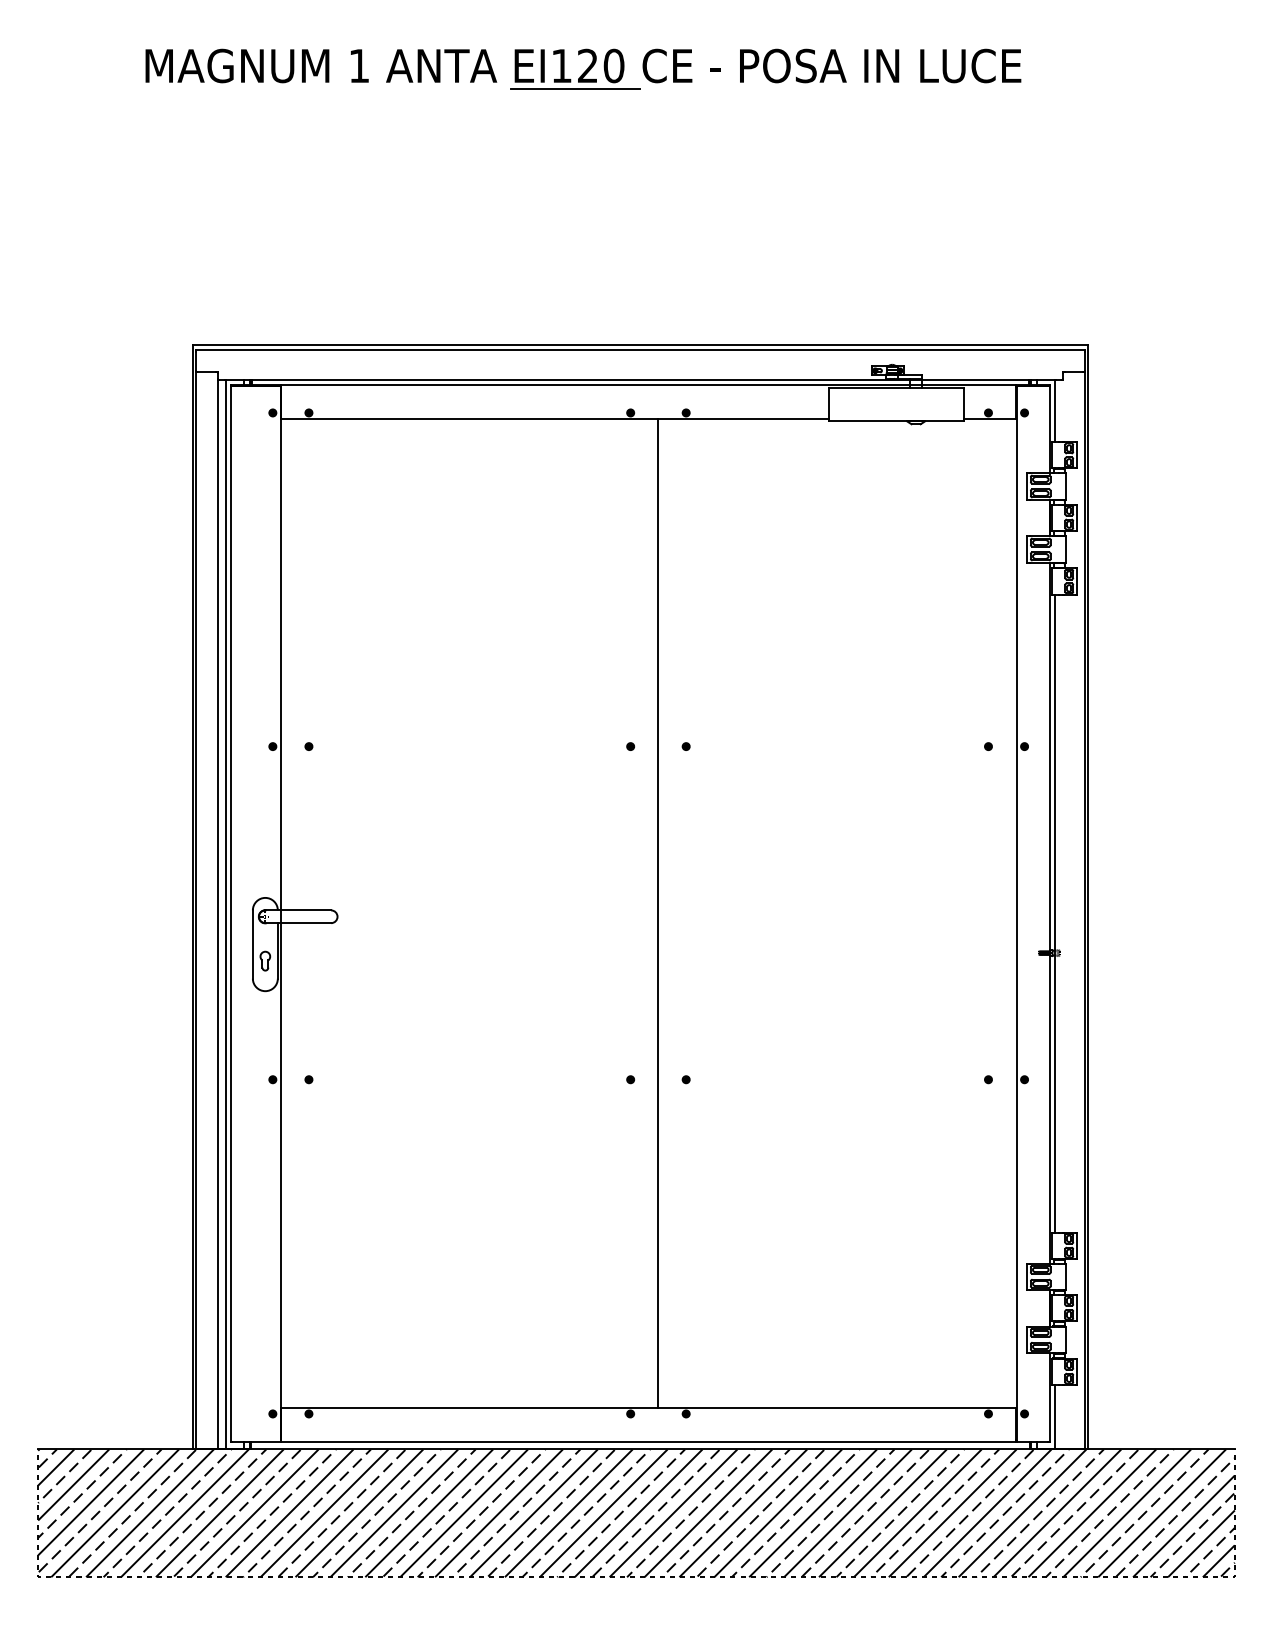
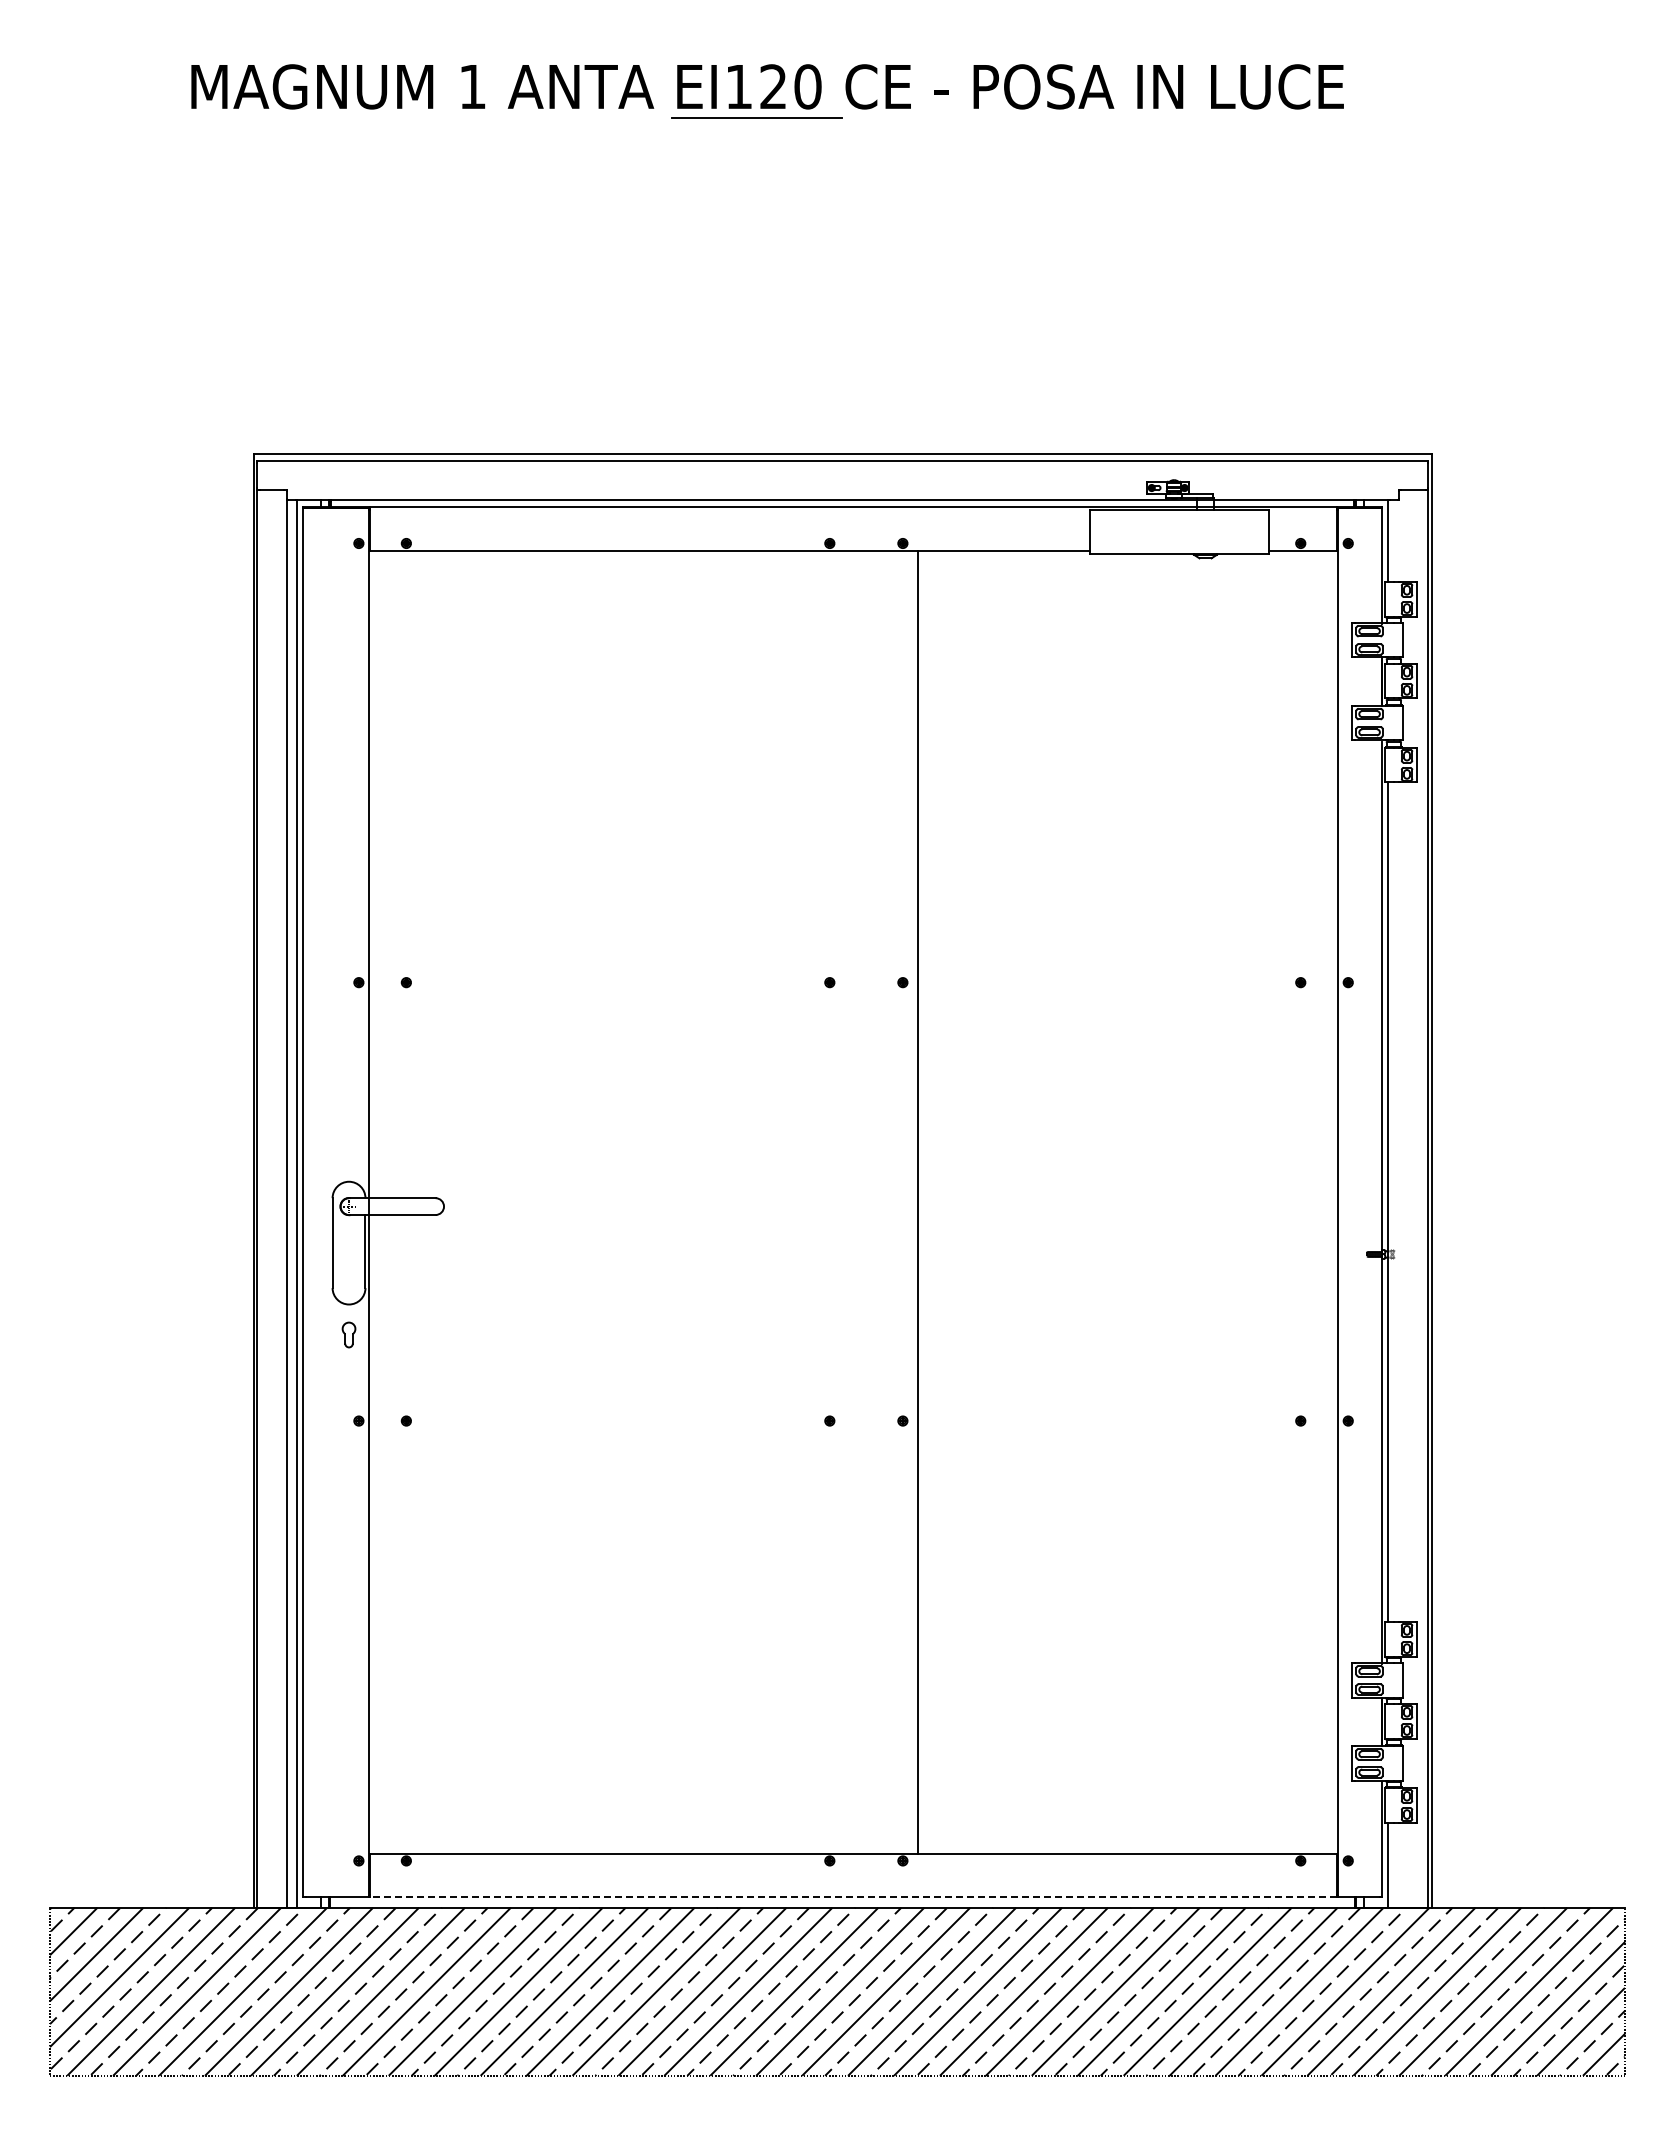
line: (658, 912) -> (918, 1201), moved
part: (264, 960) -> (348, 1334), moved
line: (648, 1441) -> (853, 1897), solid -> dashed

